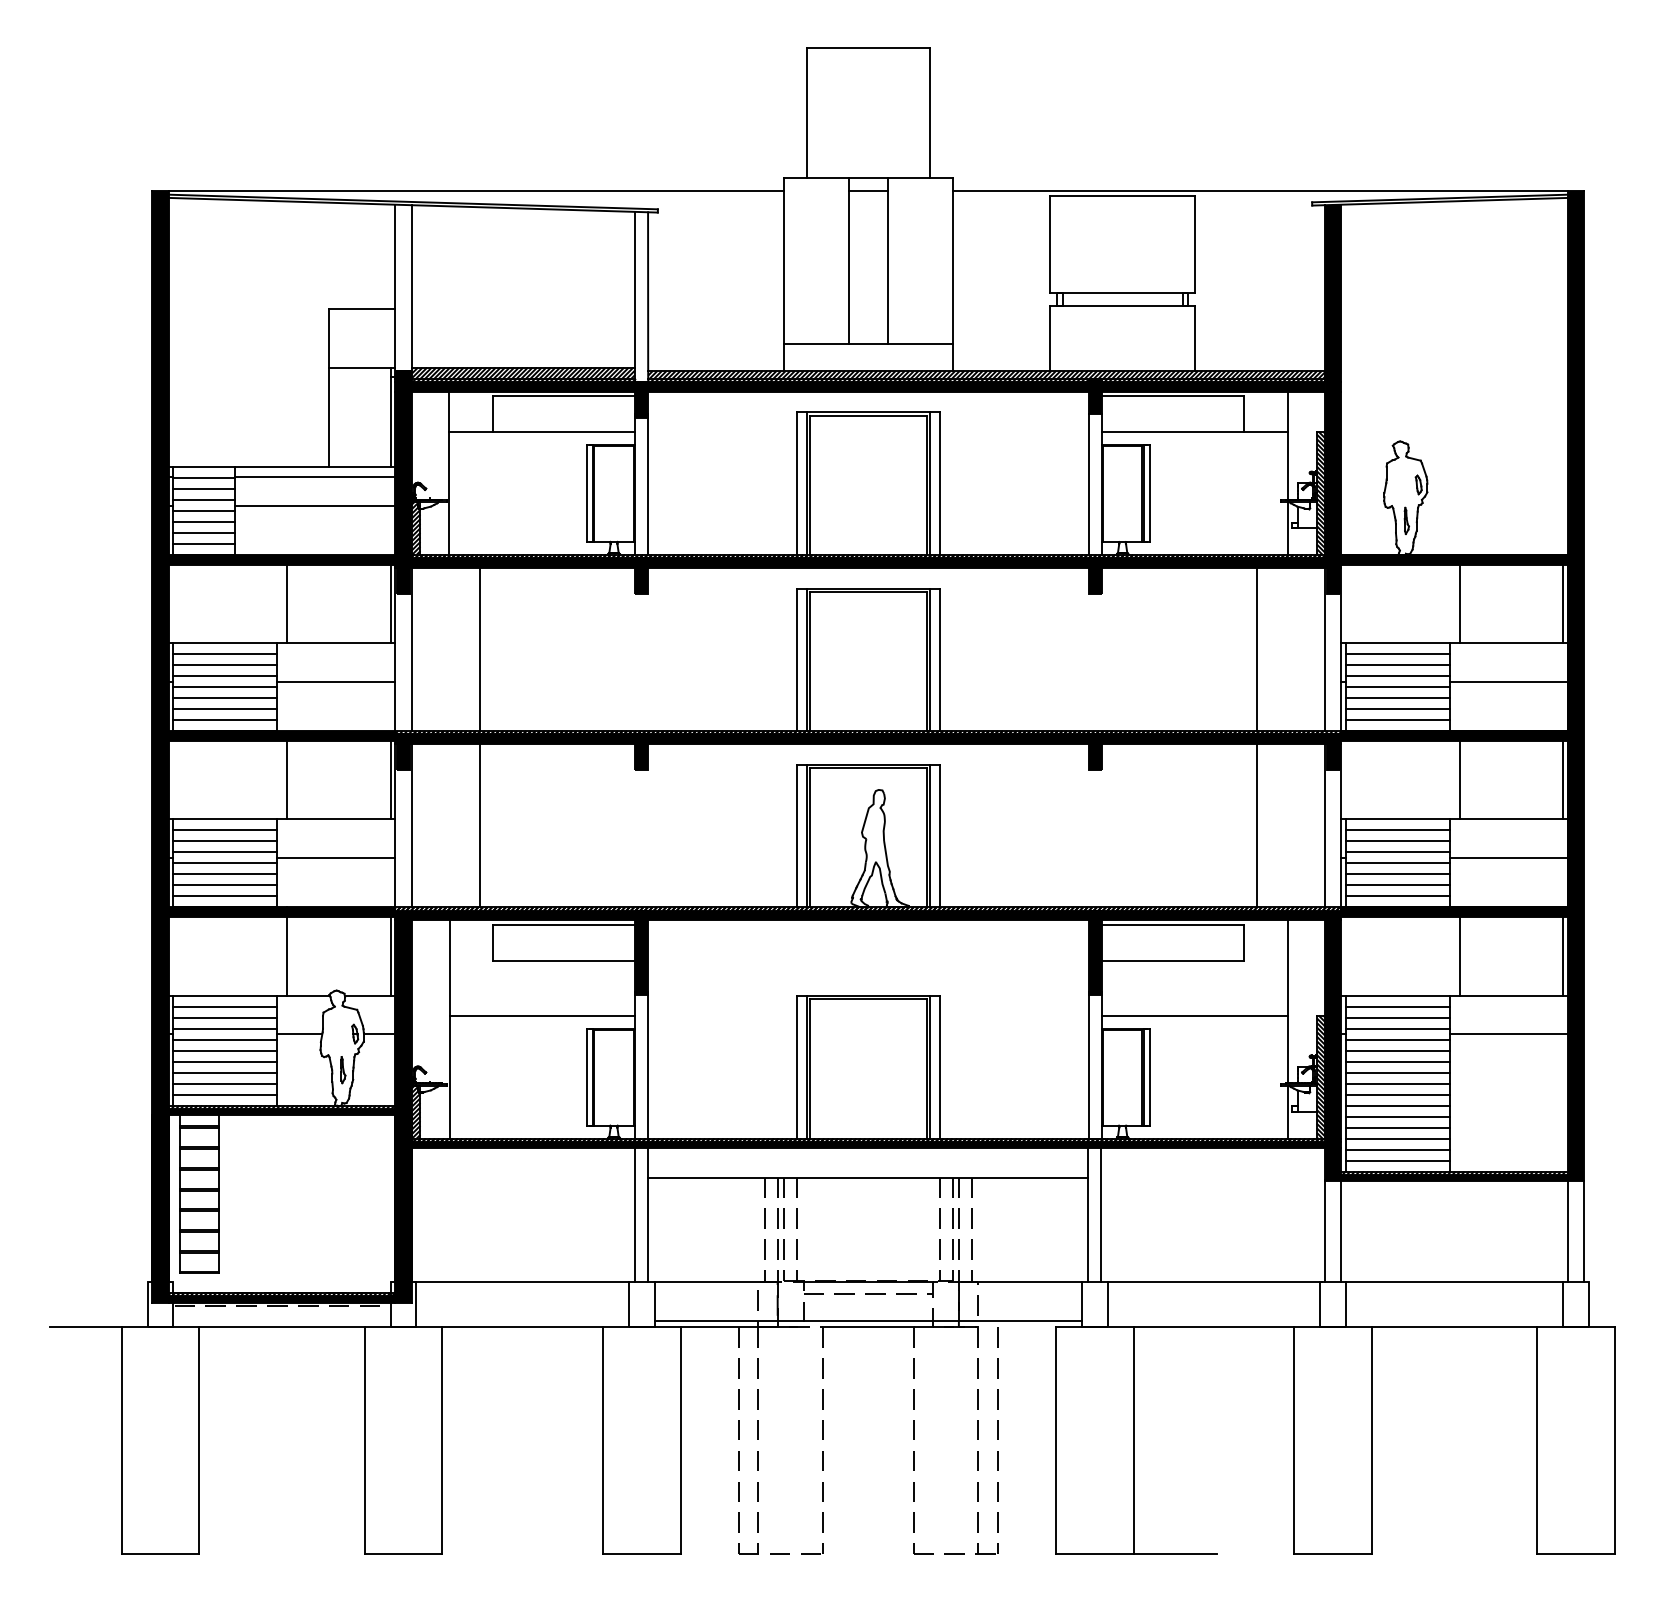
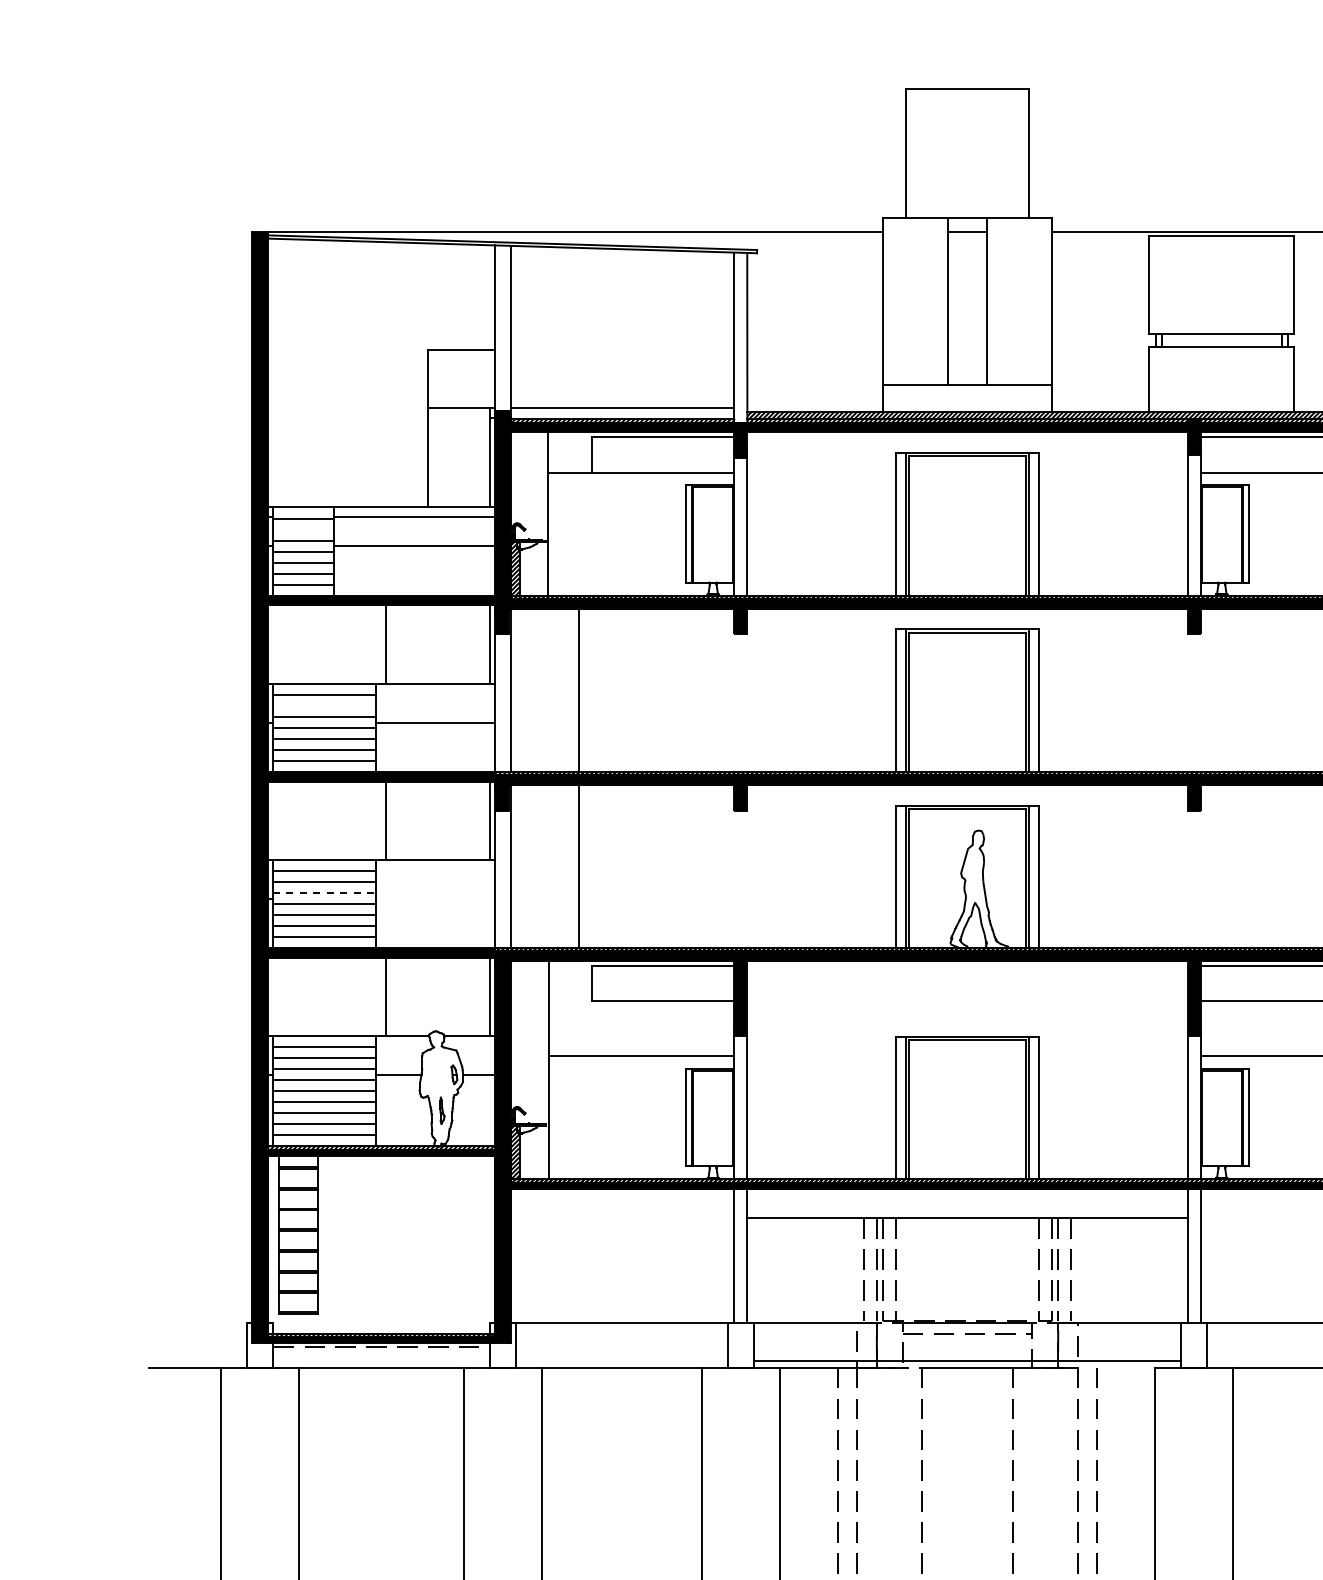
hatch: (523, 372) -> (622, 413), removed
line: (204, 488) -> (303, 529), removed
line: (225, 665) -> (324, 706), removed
line: (225, 852) -> (324, 893), solid -> dashed
line: (336, 858) -> (435, 899), removed

